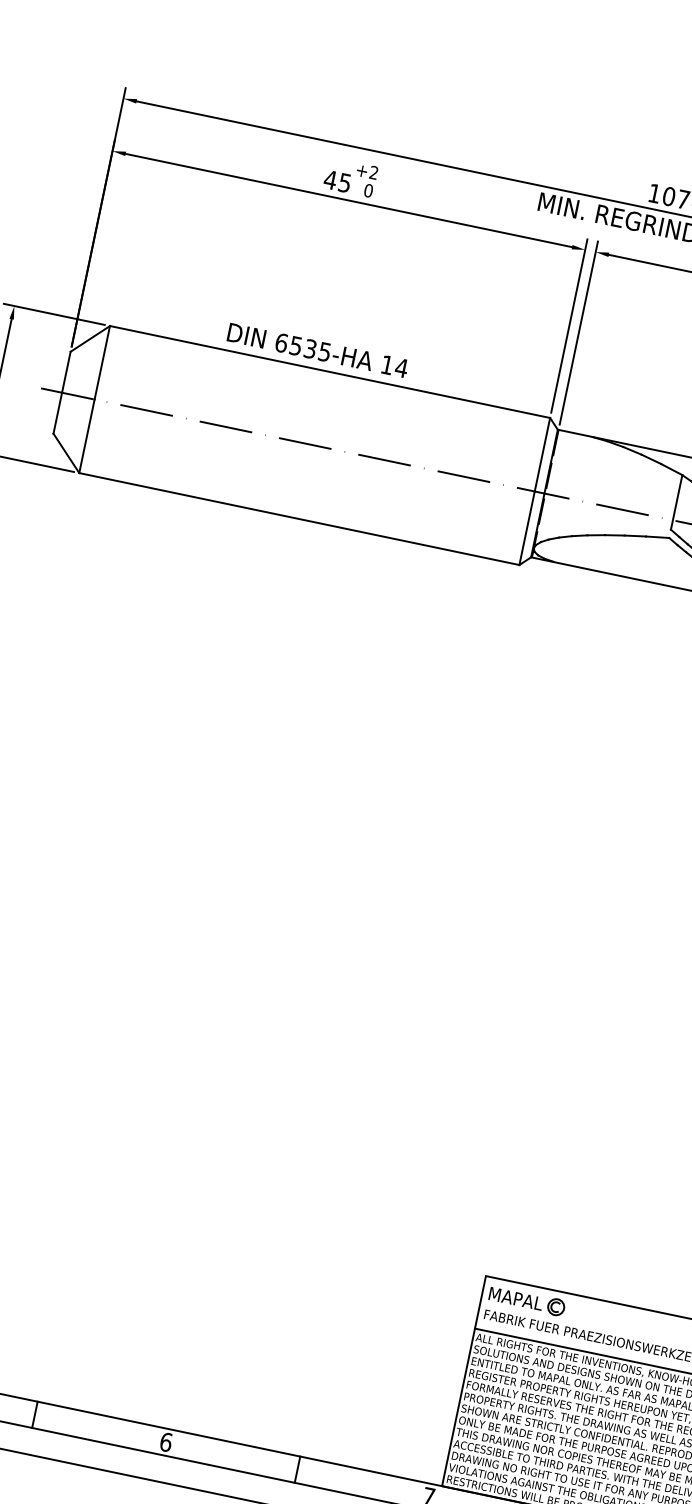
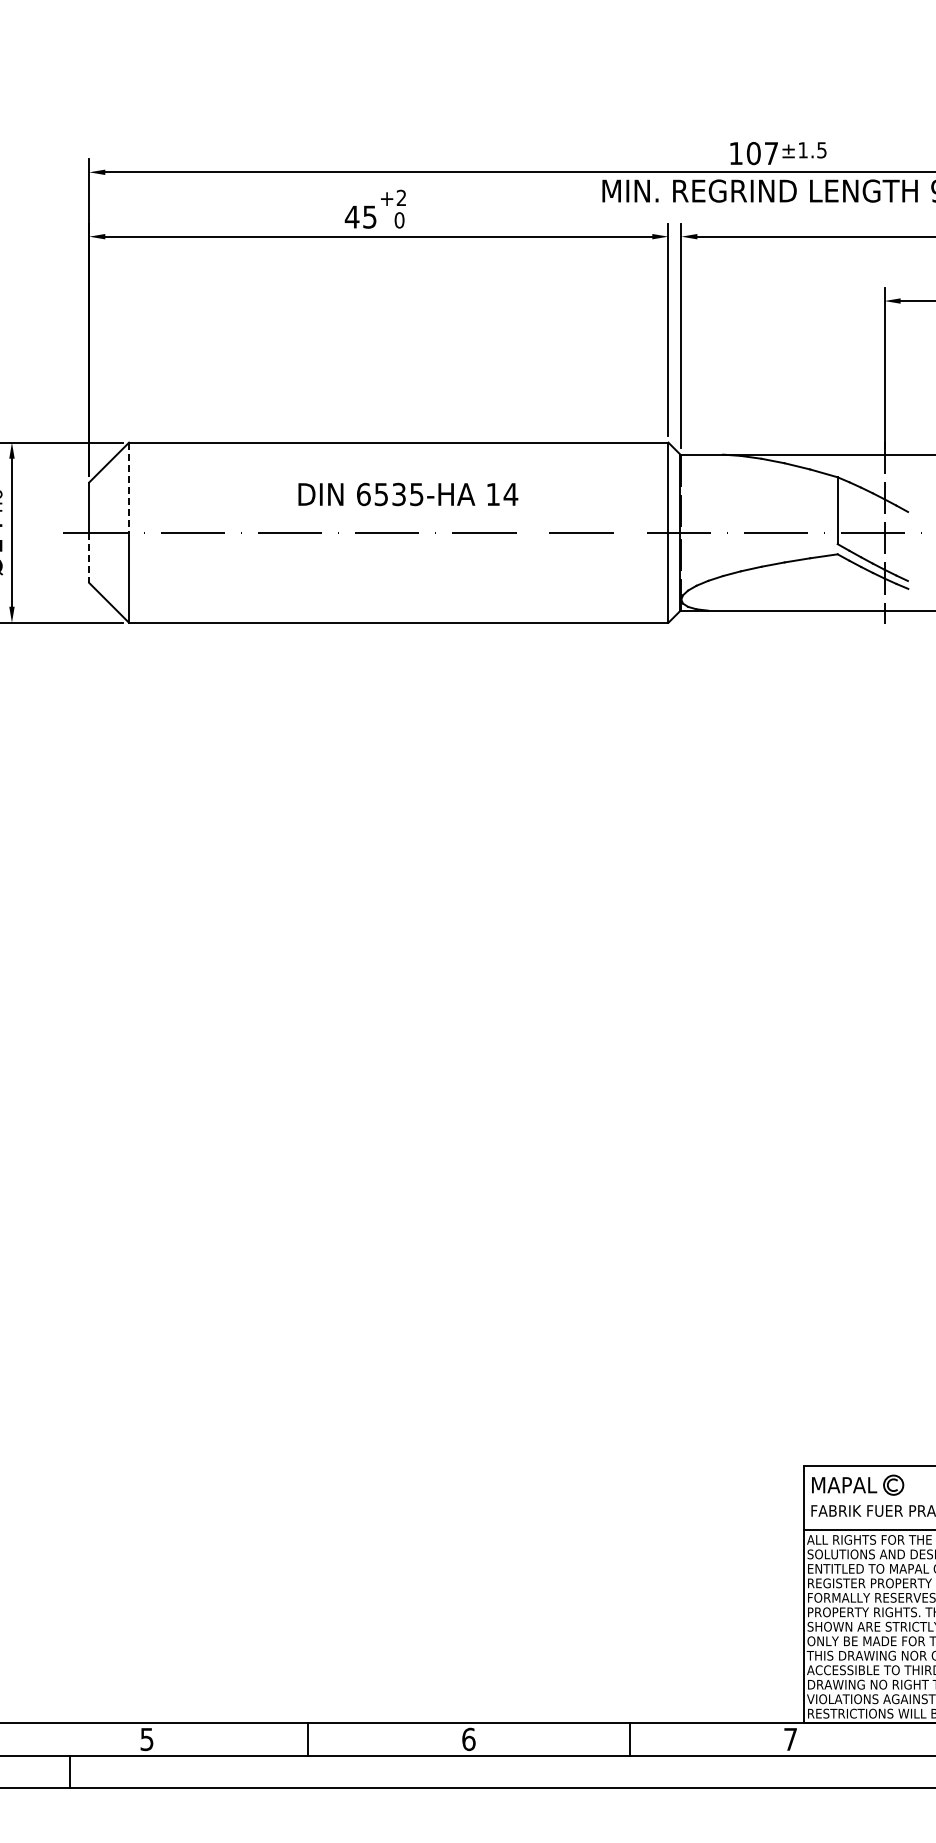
text: (318, 350) -> (408, 494), moved
line: (102, 363) -> (129, 488), solid -> dashed
line: (57, 413) -> (89, 558), solid -> dashed

